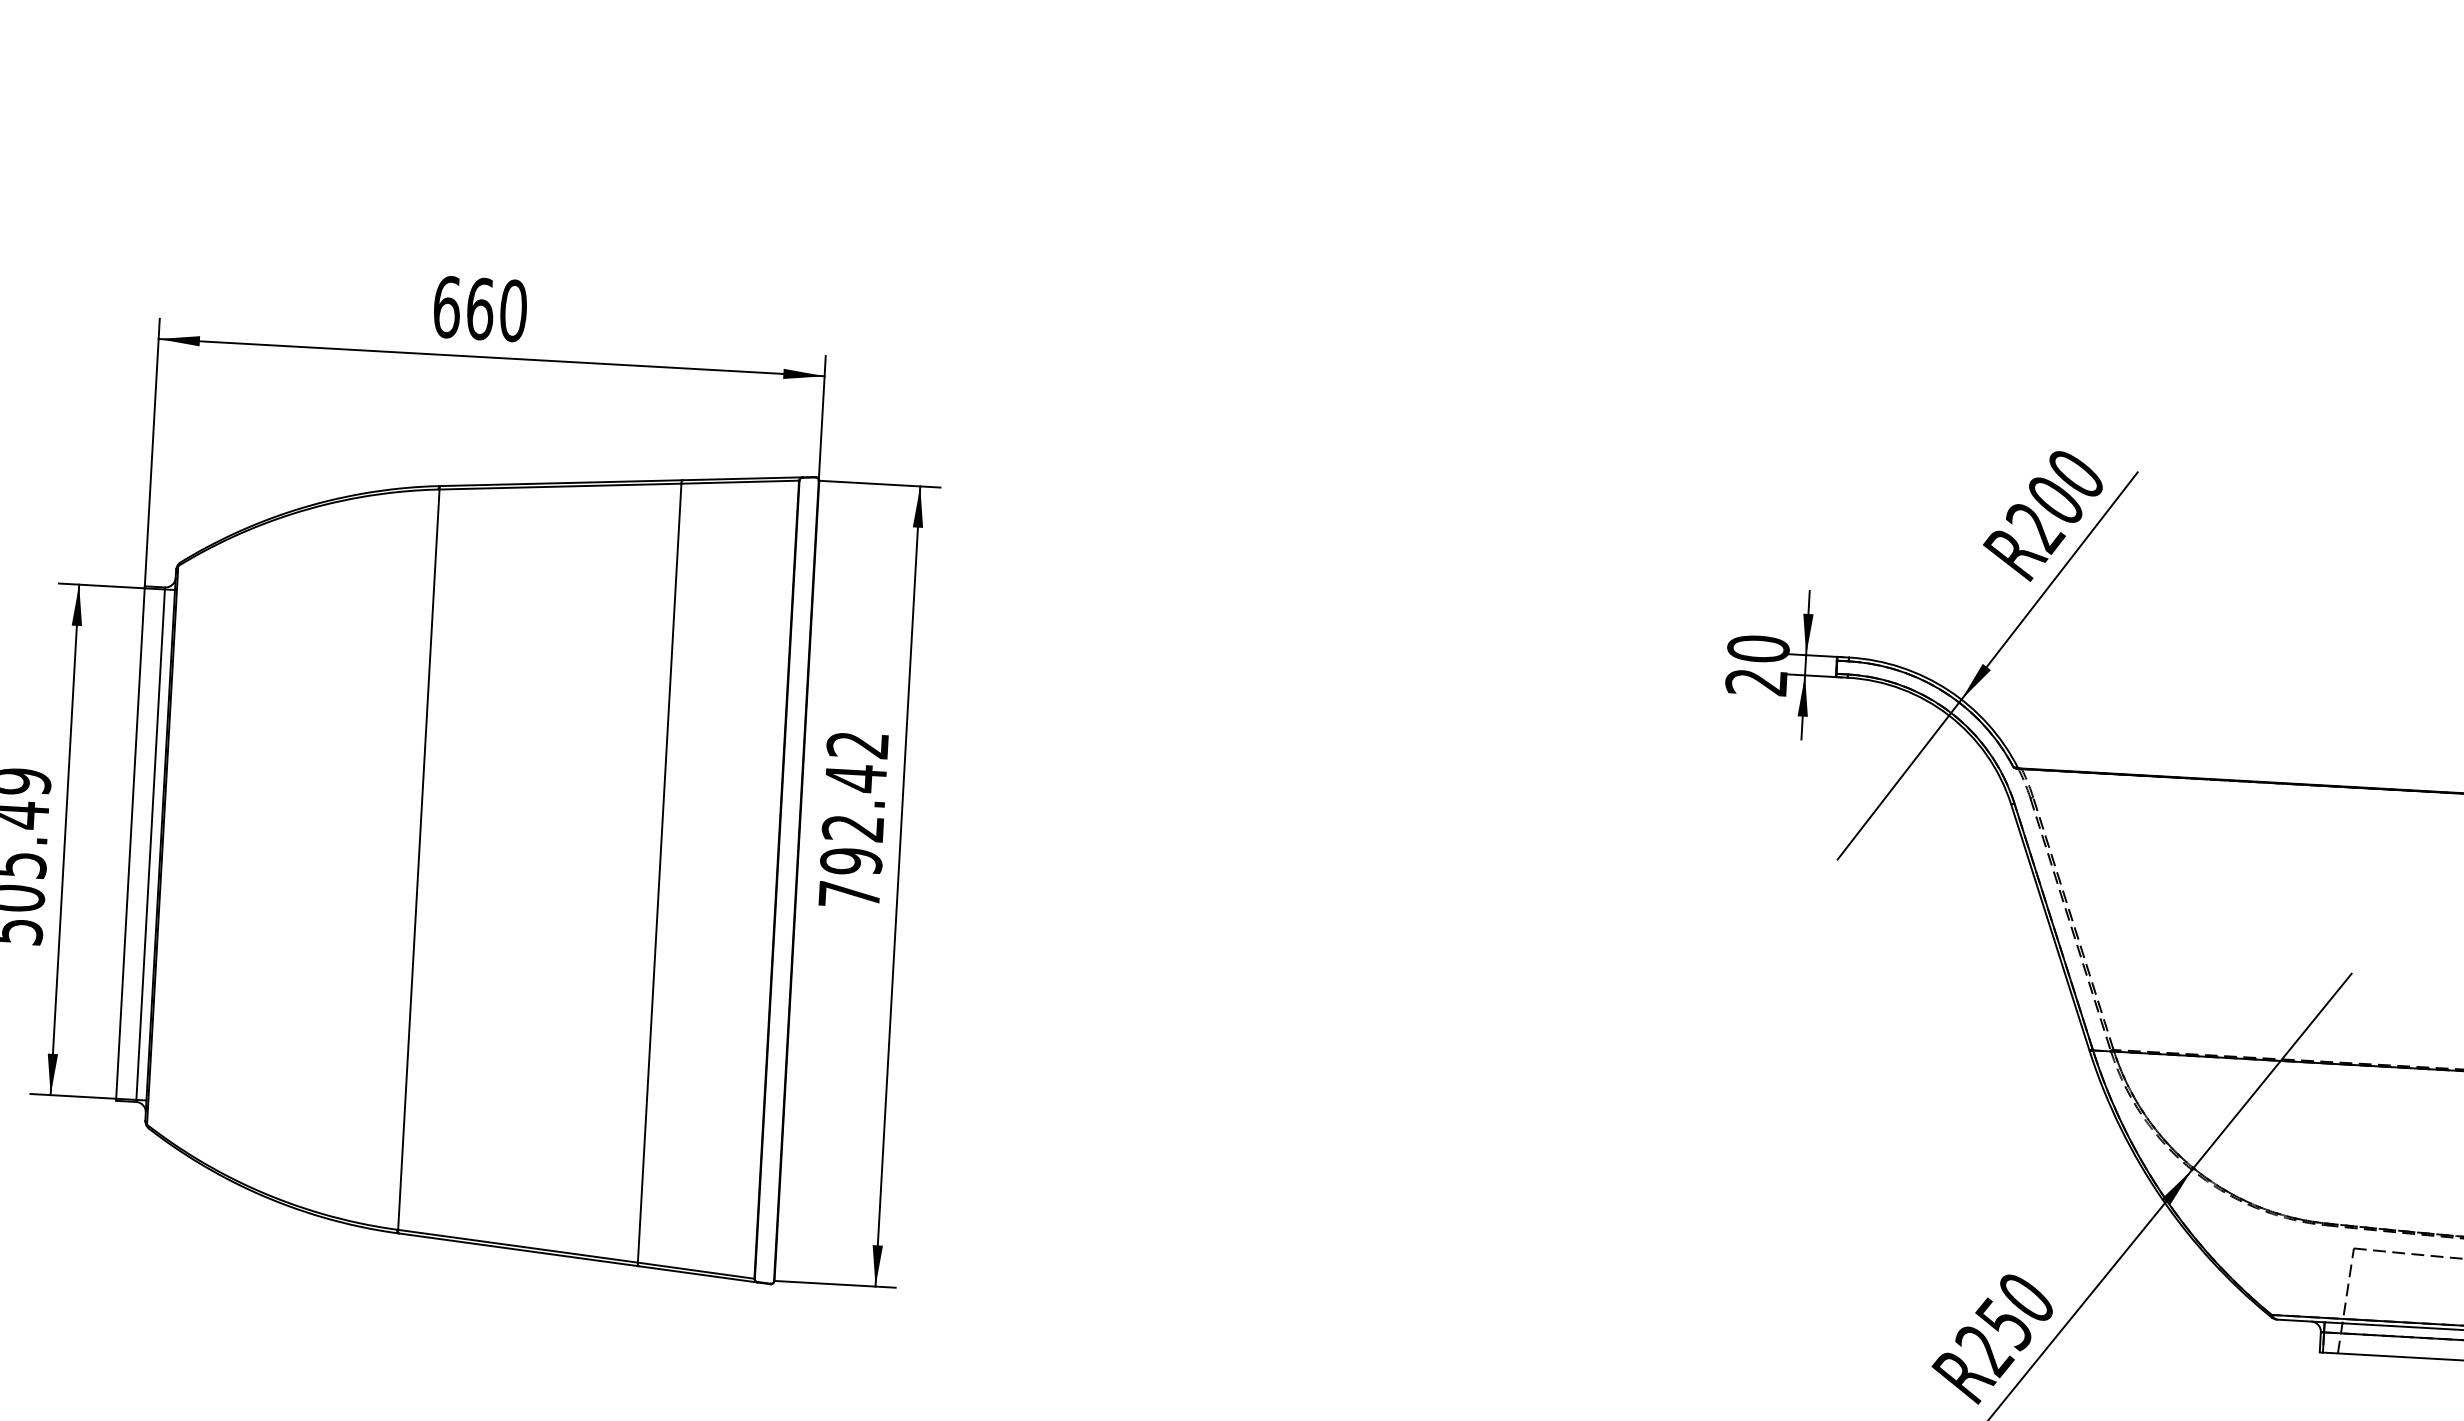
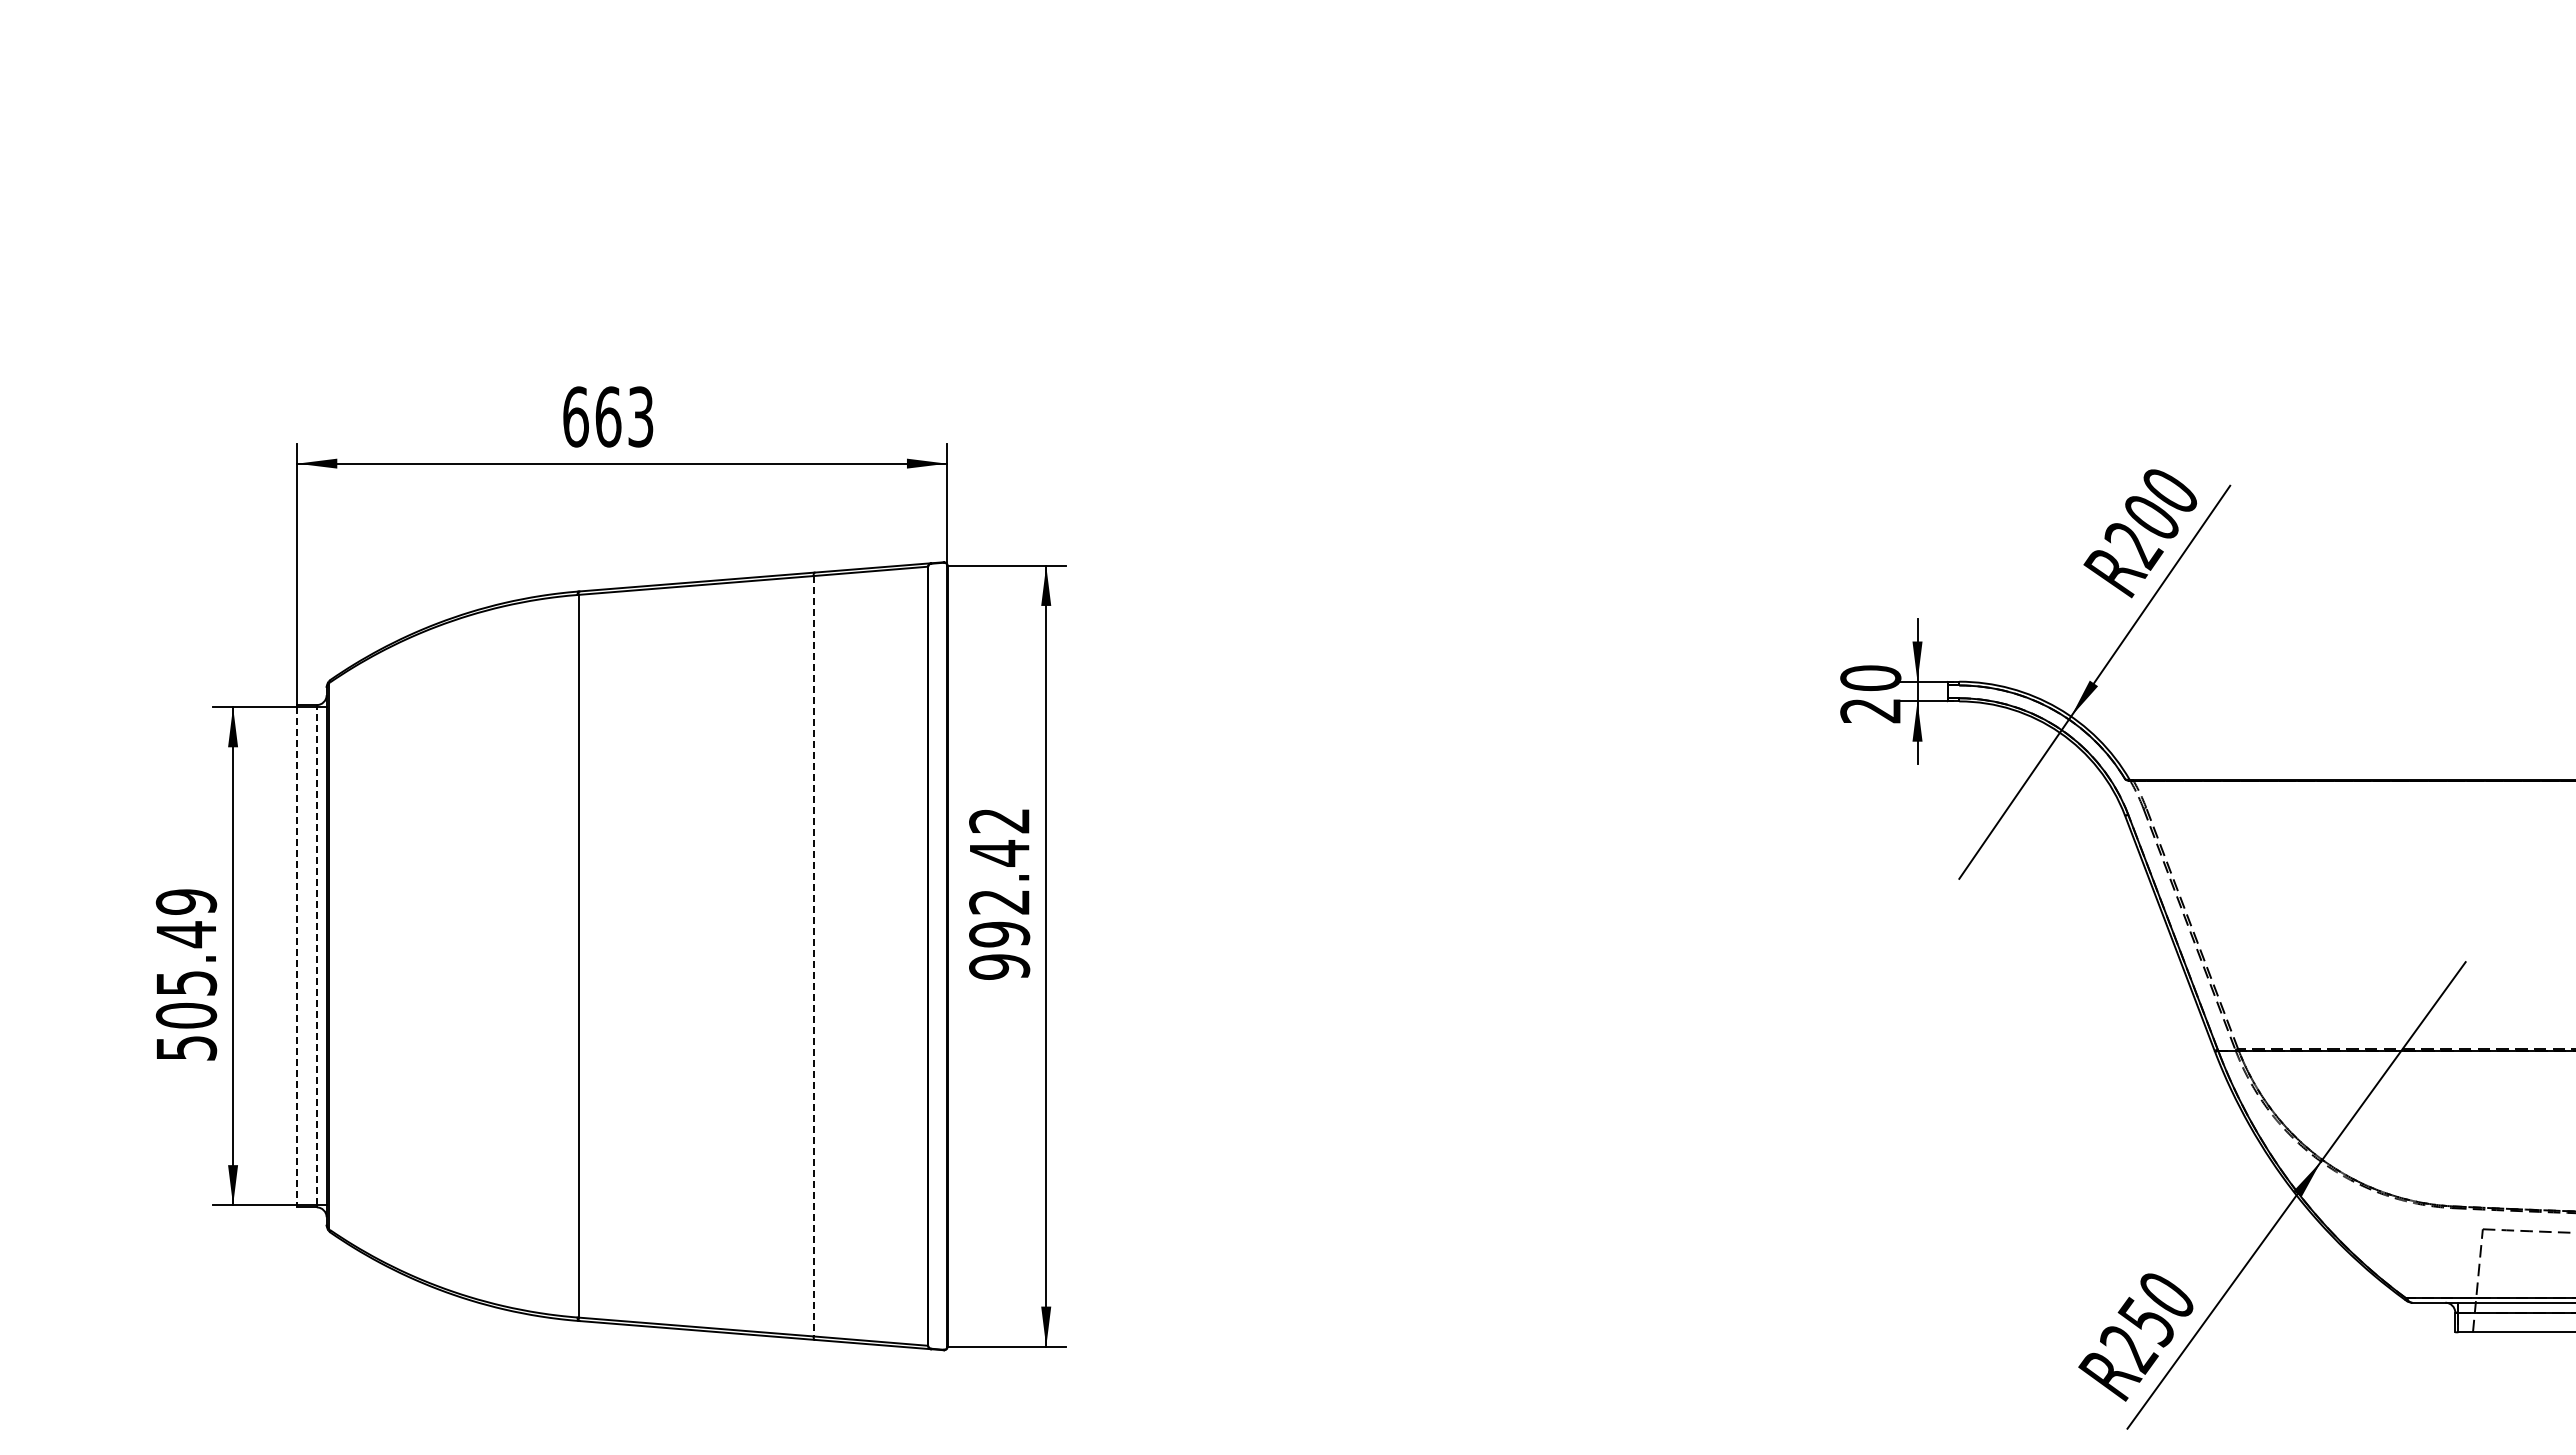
text: (513, 310) -> (640, 416), 660 -> 663
line: (130, 843) -> (297, 956), solid -> dashed
line: (150, 843) -> (316, 955), solid -> dashed
line: (659, 873) -> (813, 956), solid -> dashed
text: (849, 894) -> (999, 966), 792.42 -> 992.42

